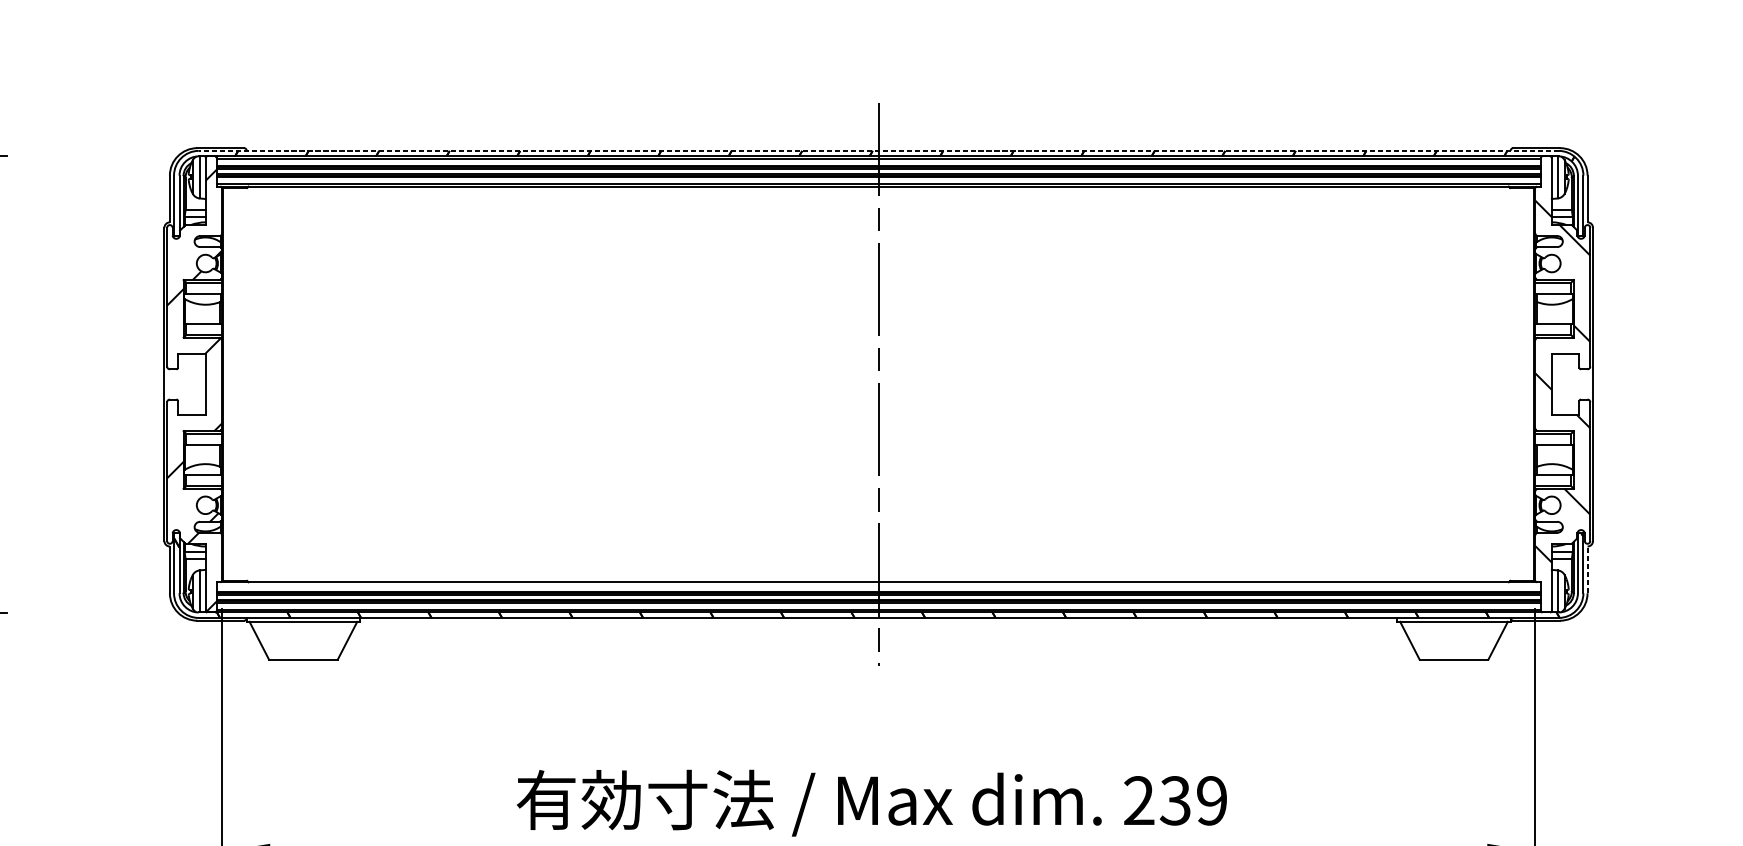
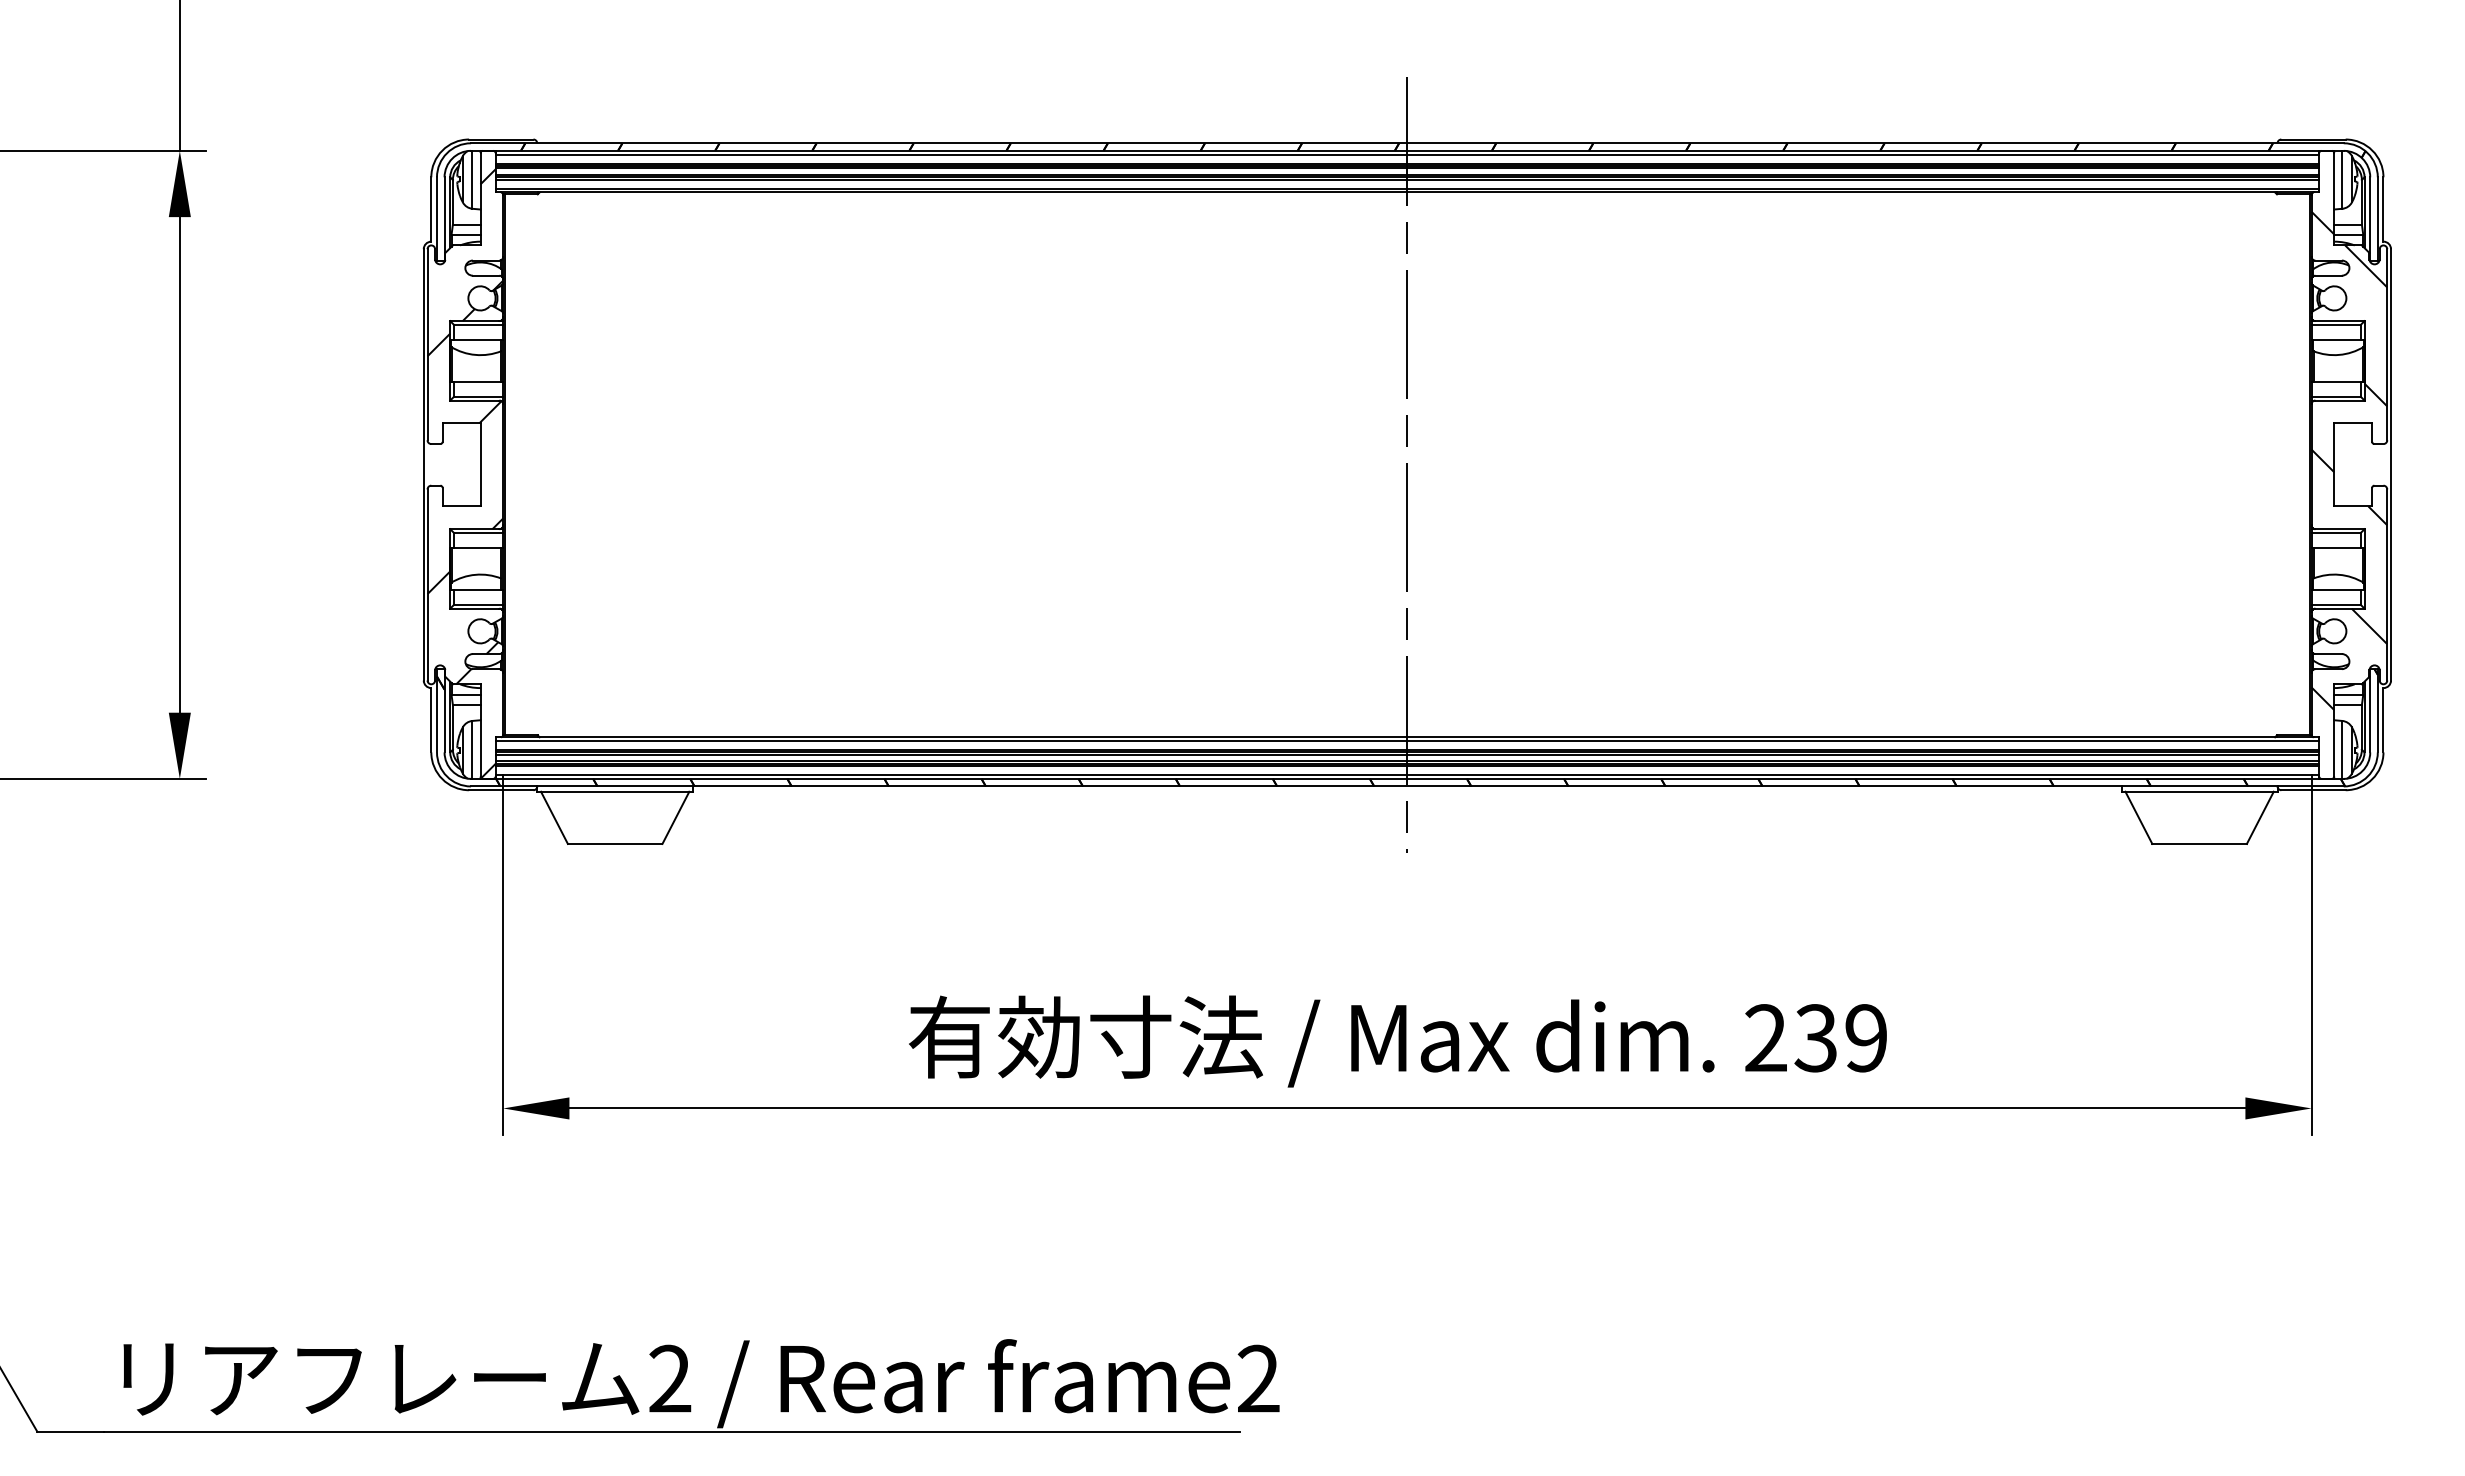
line: (878, 151) -> (1406, 143), dashed -> solid
line: (1587, 569) -> (2383, 719), dashed -> solid
line: (878, 585) -> (1407, 741), added

